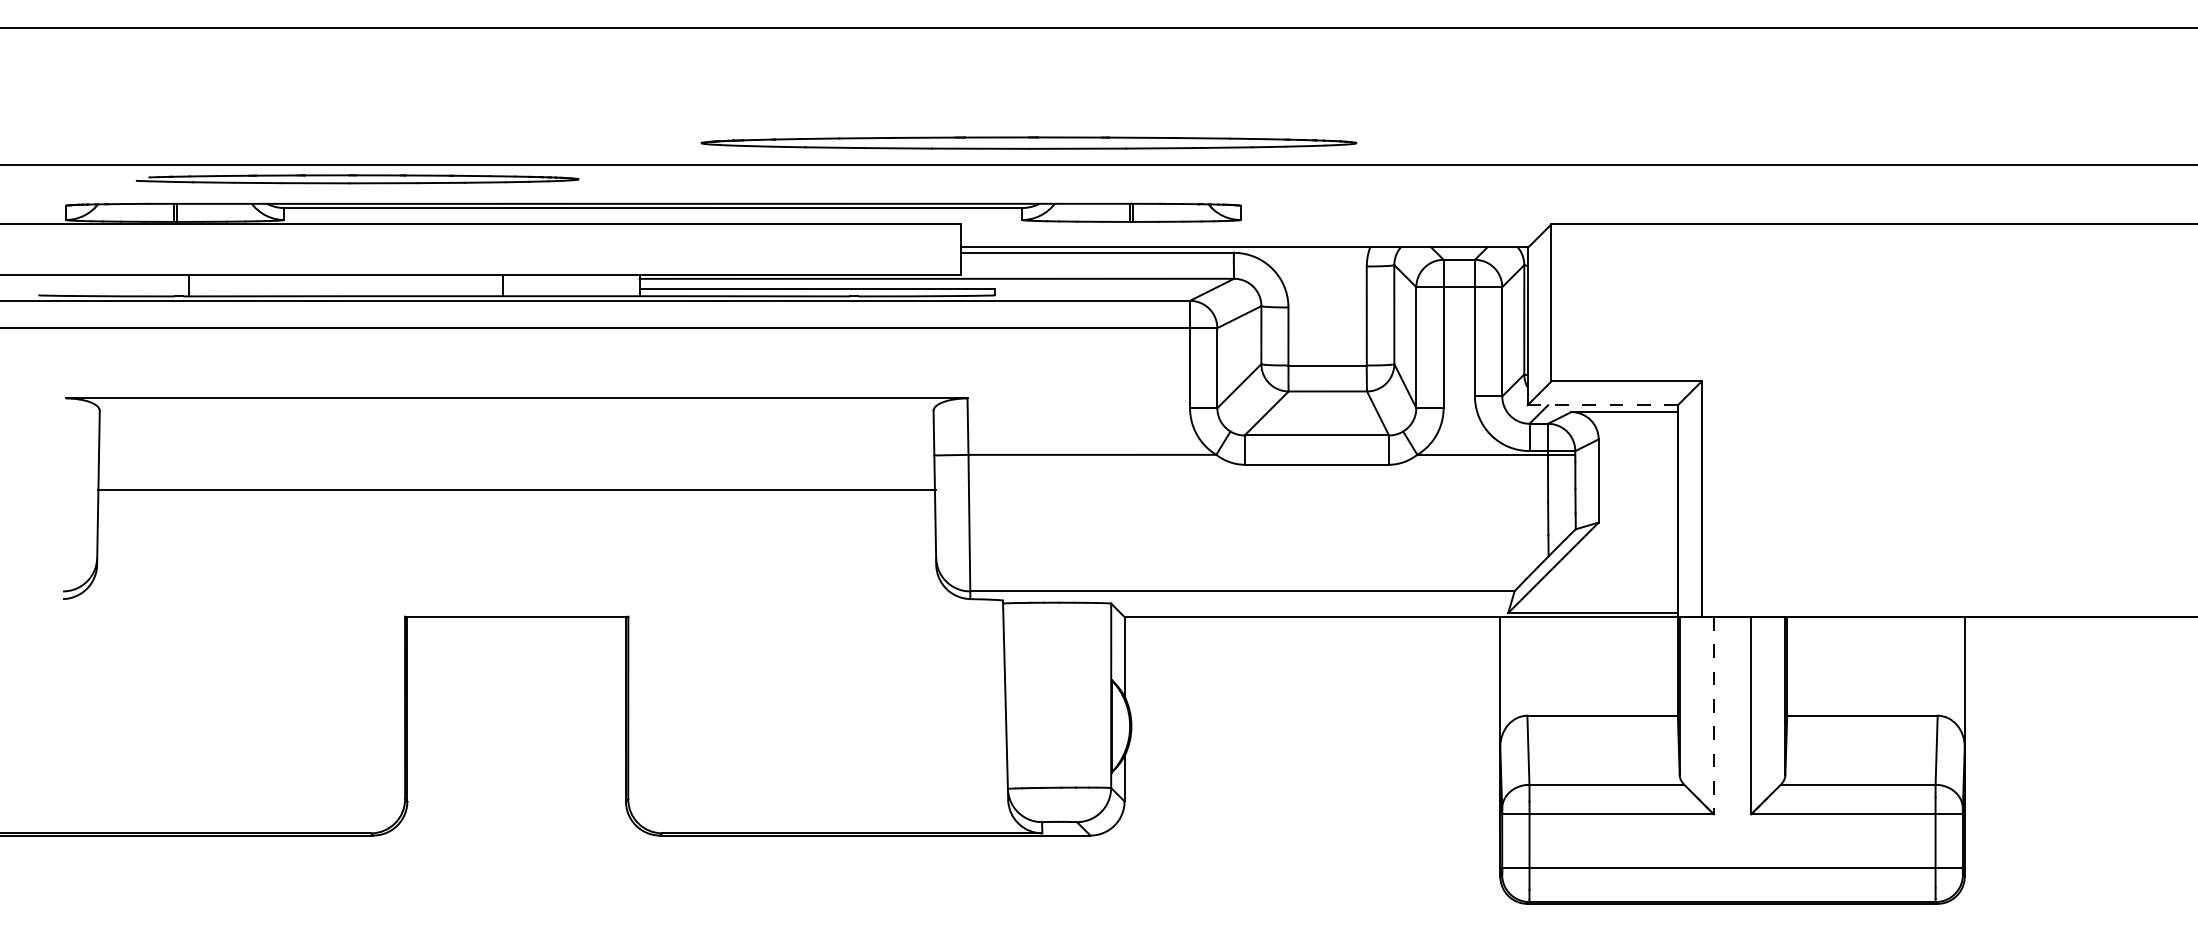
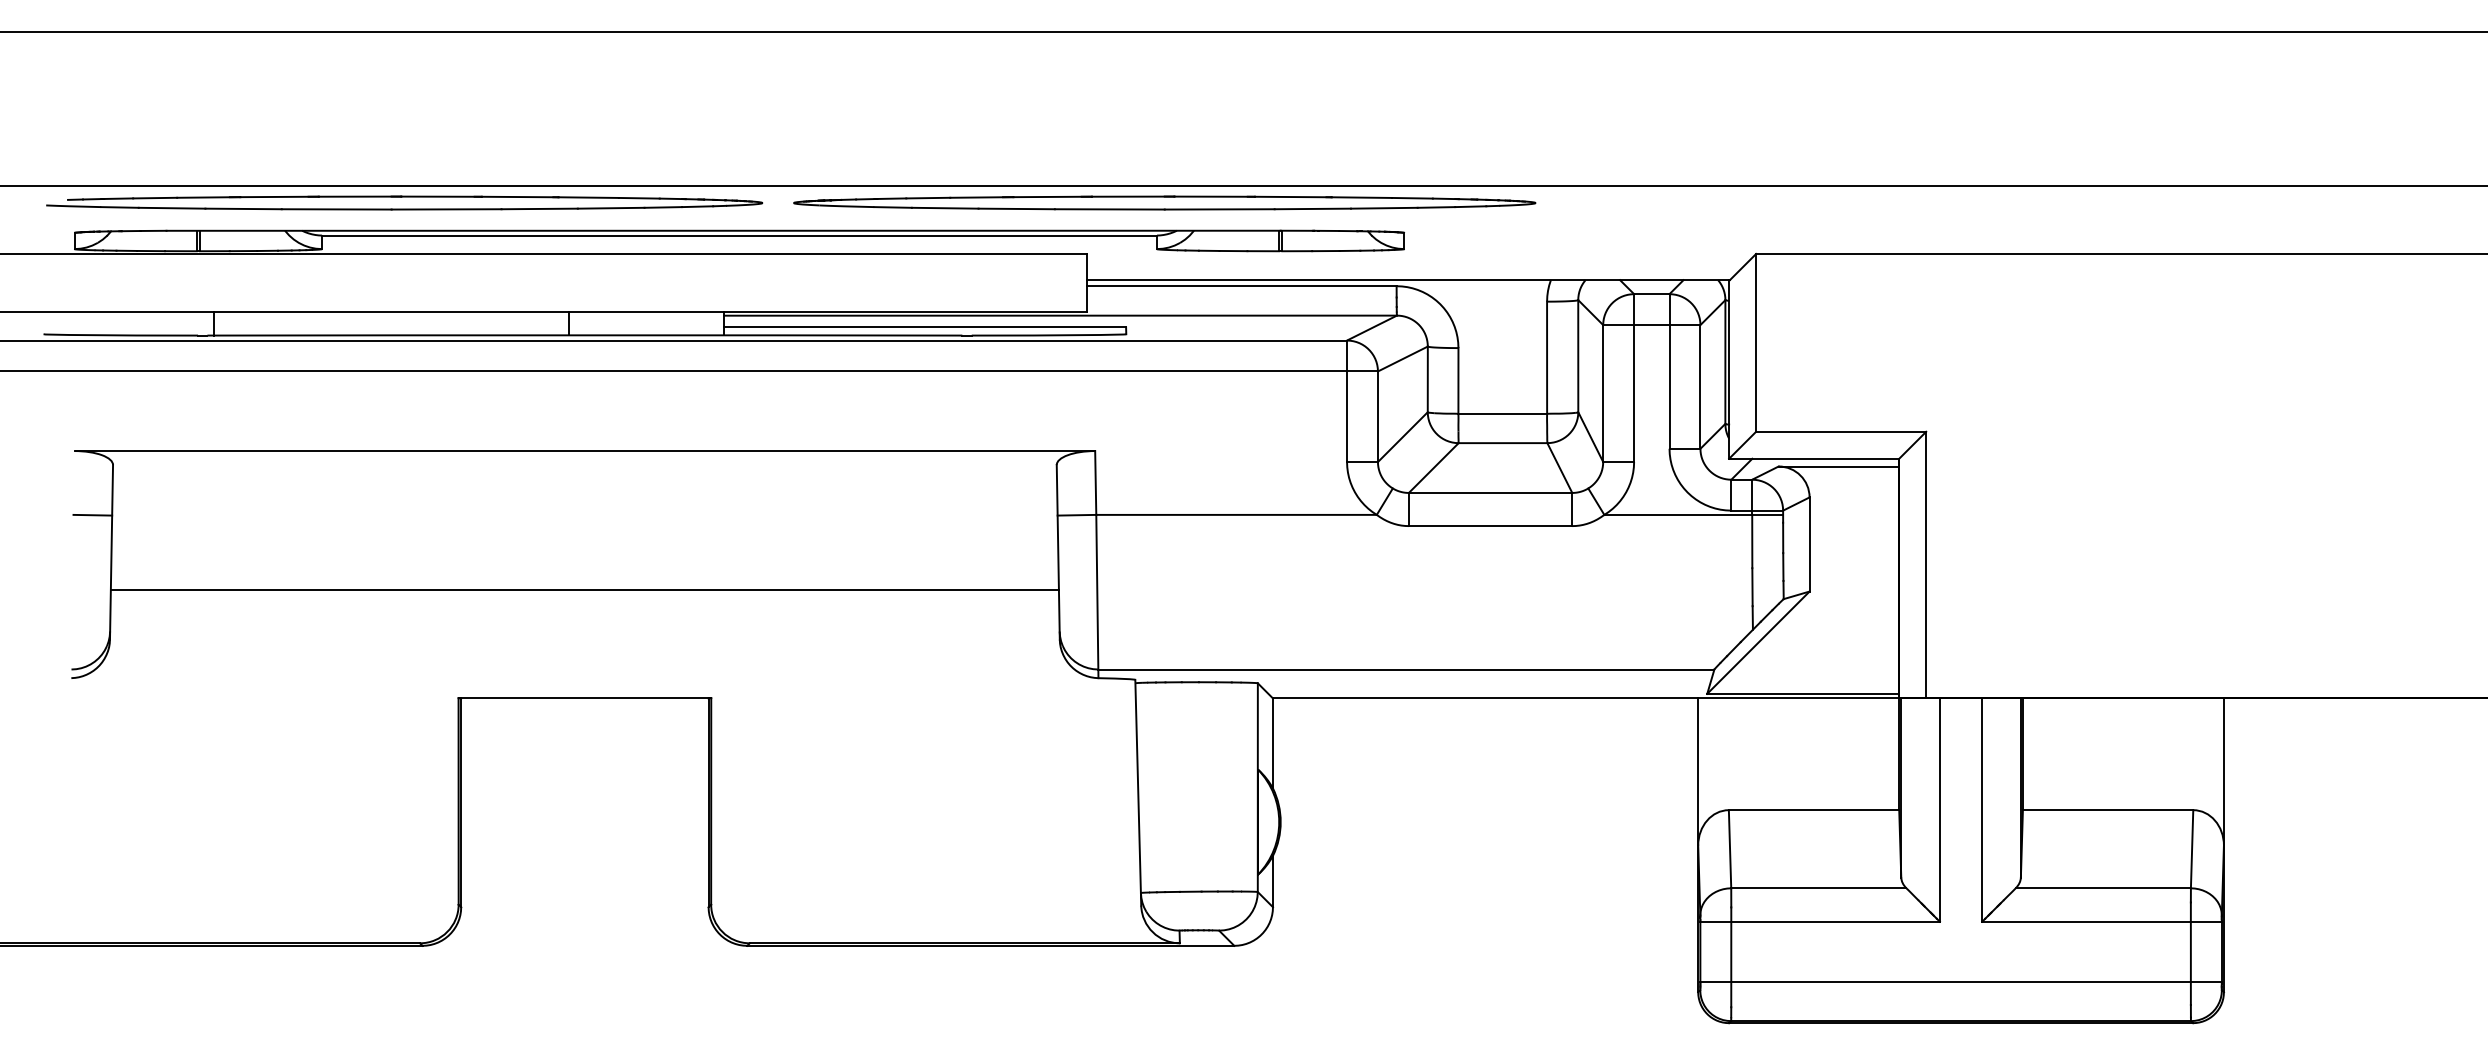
part: (1028, 142) -> (1164, 202), moved
part: (357, 178) -> (404, 202), size x1.43
line: (1603, 405) -> (1814, 458), dashed -> solid
line: (81, 454) -> (92, 514), added
line: (516, 489) -> (584, 590), moved
line: (1713, 716) -> (1939, 810), dashed -> solid

